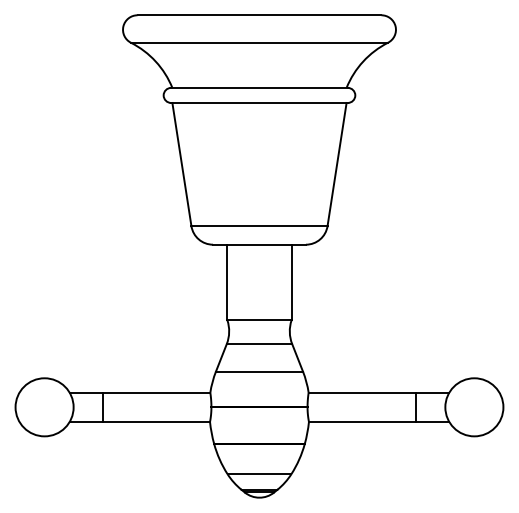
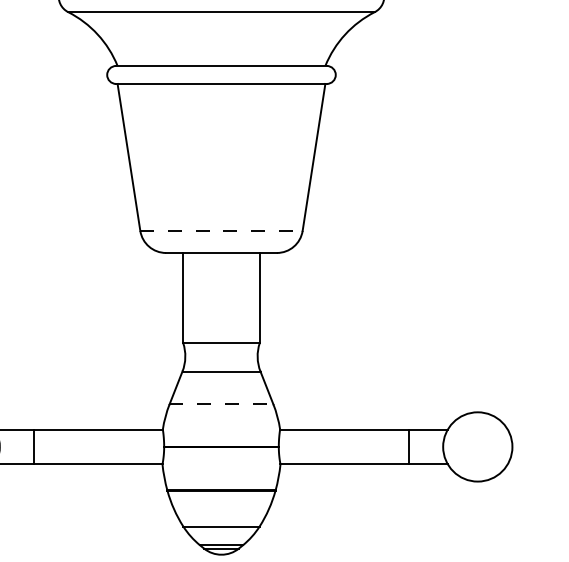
line: (259, 226) -> (221, 231), solid -> dashed
line: (259, 371) -> (221, 404), solid -> dashed

